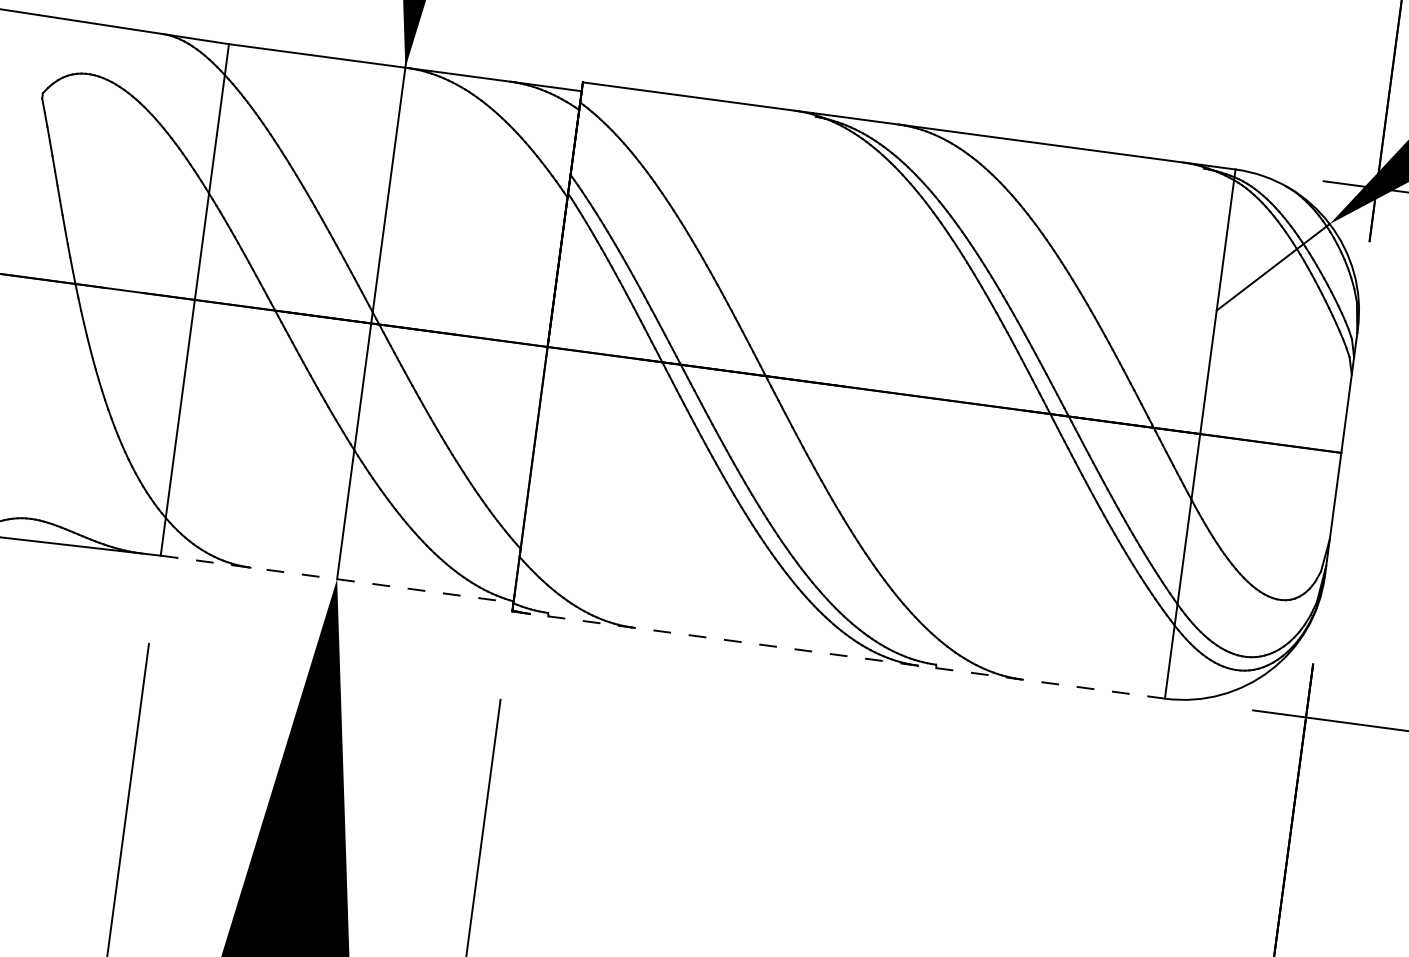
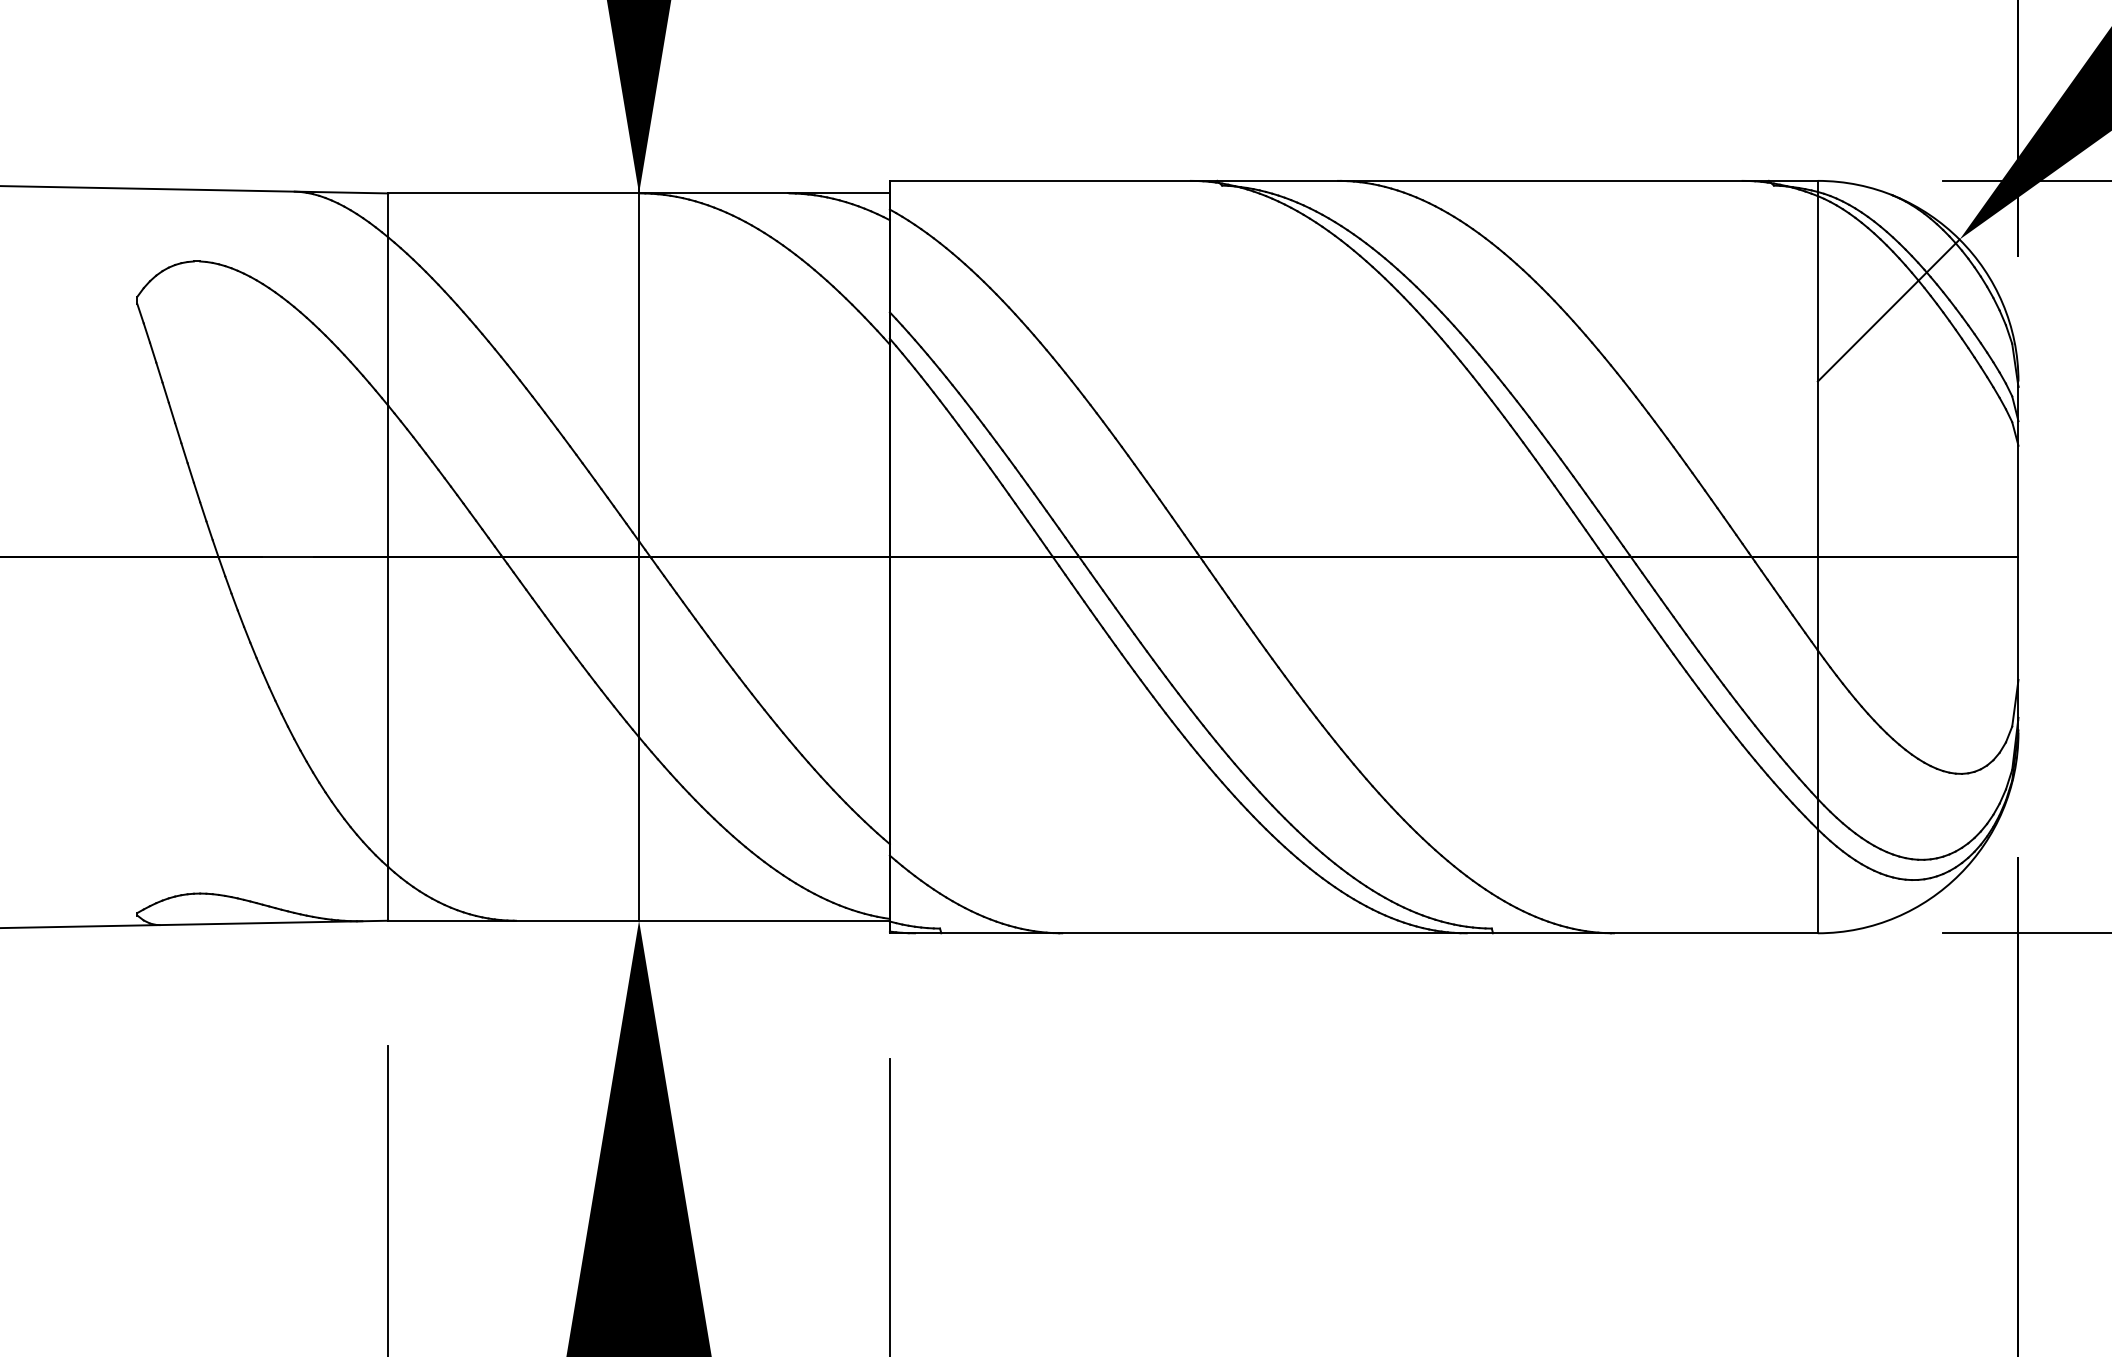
line: (337, 579) -> (639, 920), dashed -> solid
line: (838, 655) -> (1353, 933), dashed -> solid

